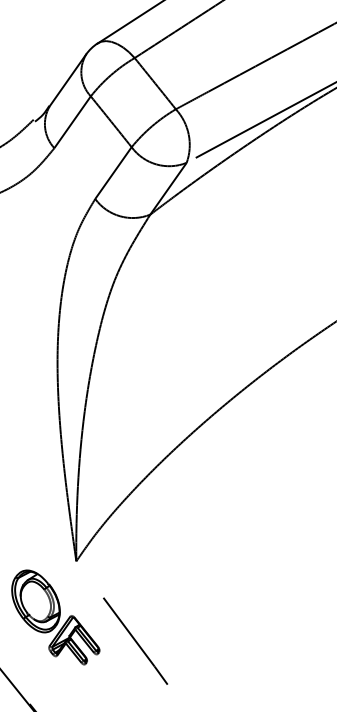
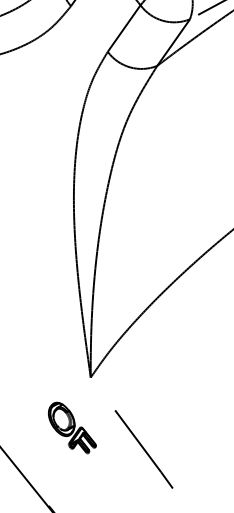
part: (55, 617) -> (72, 428), size x0.6

